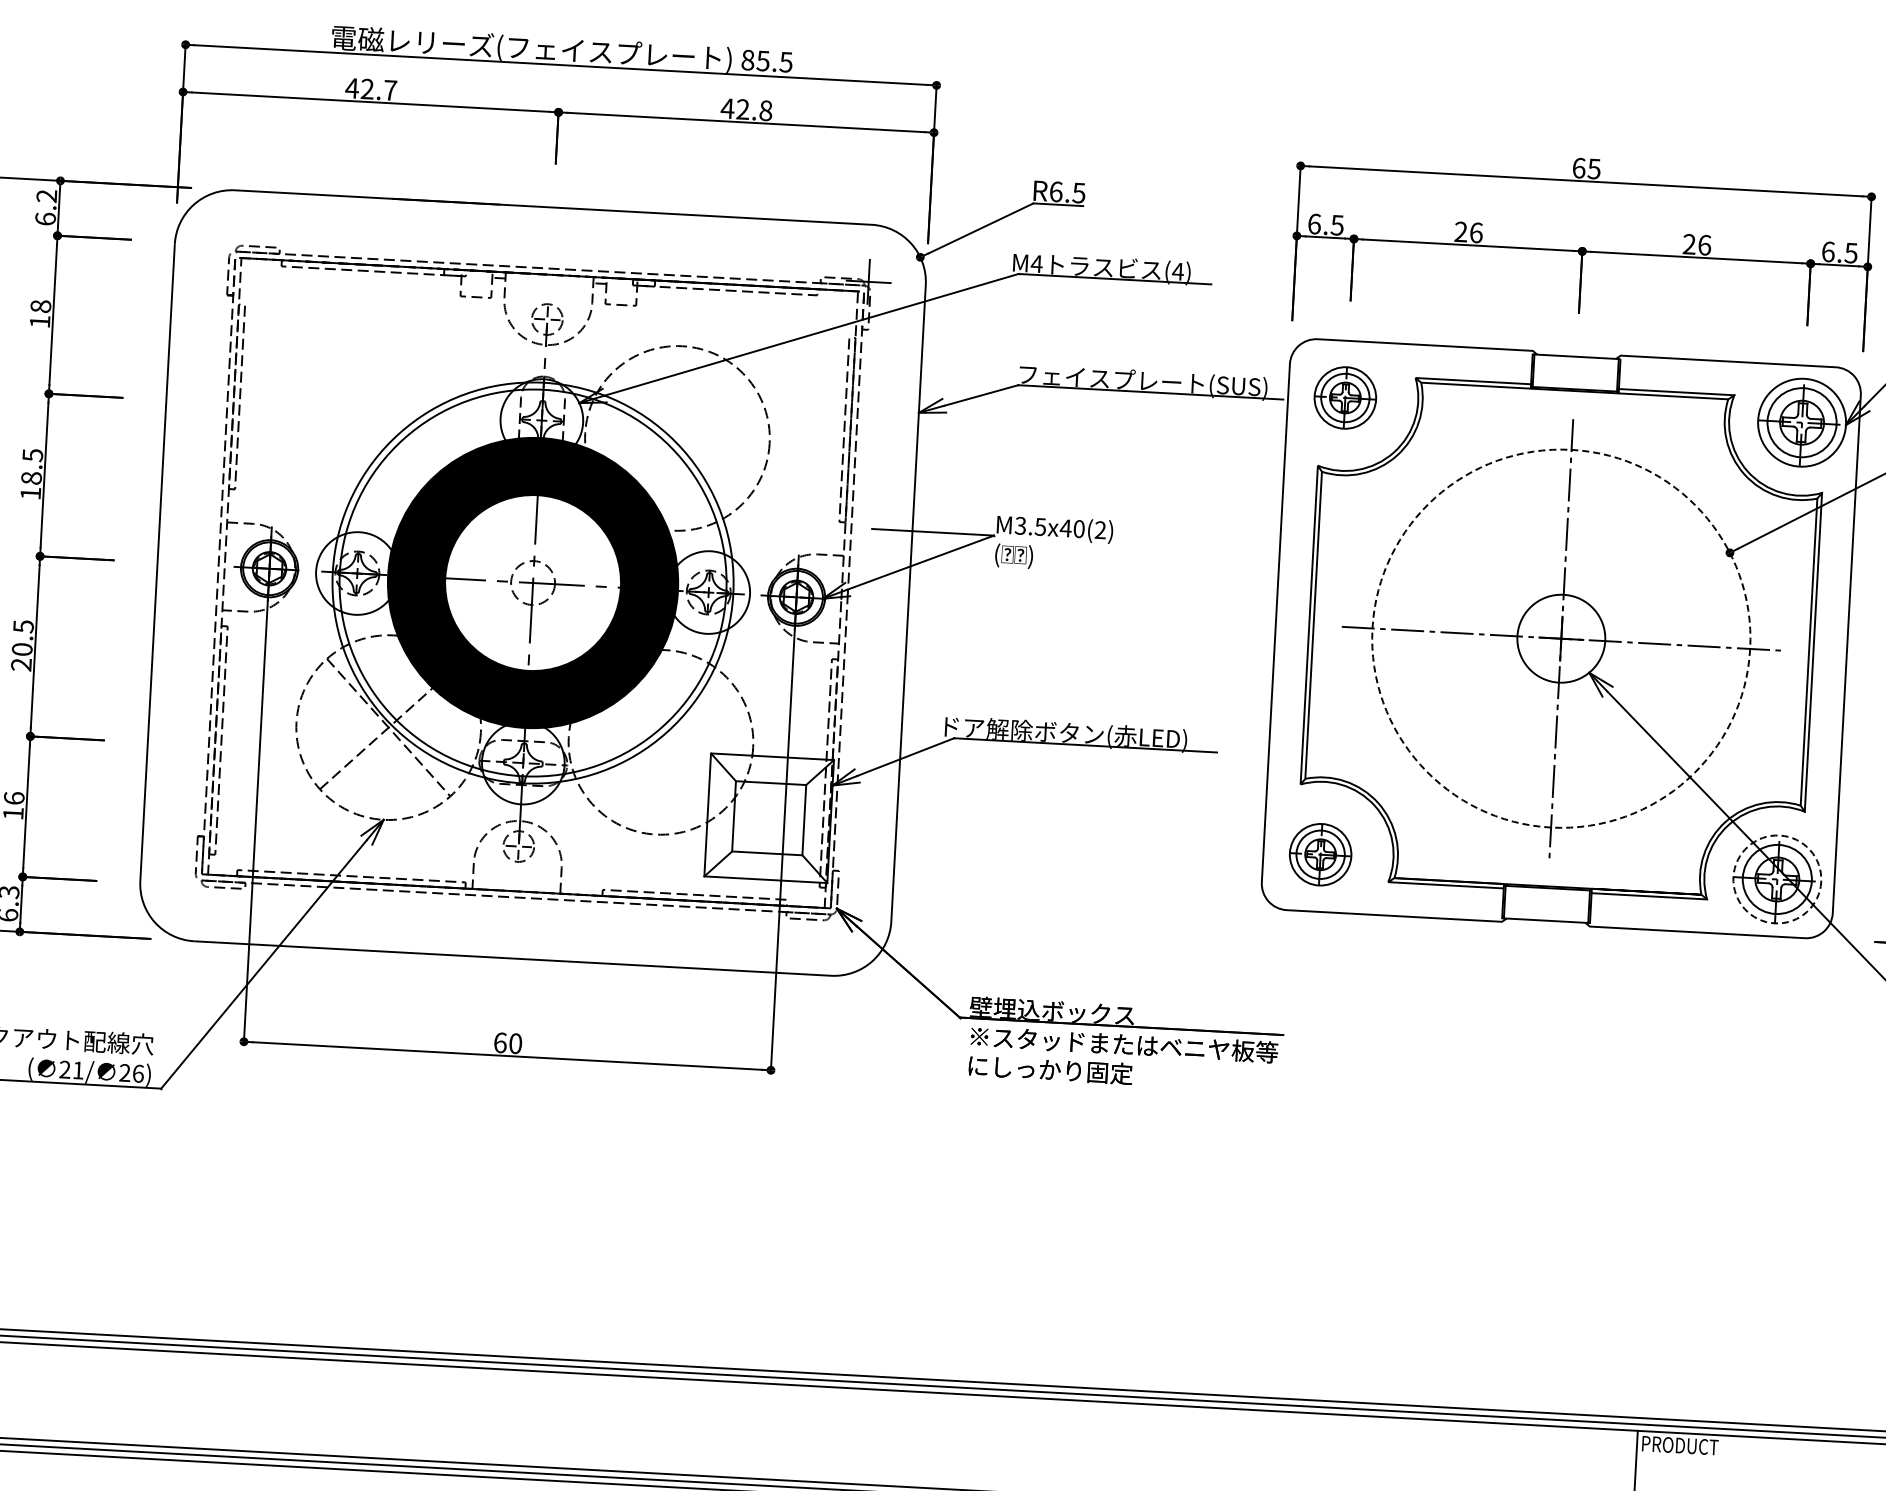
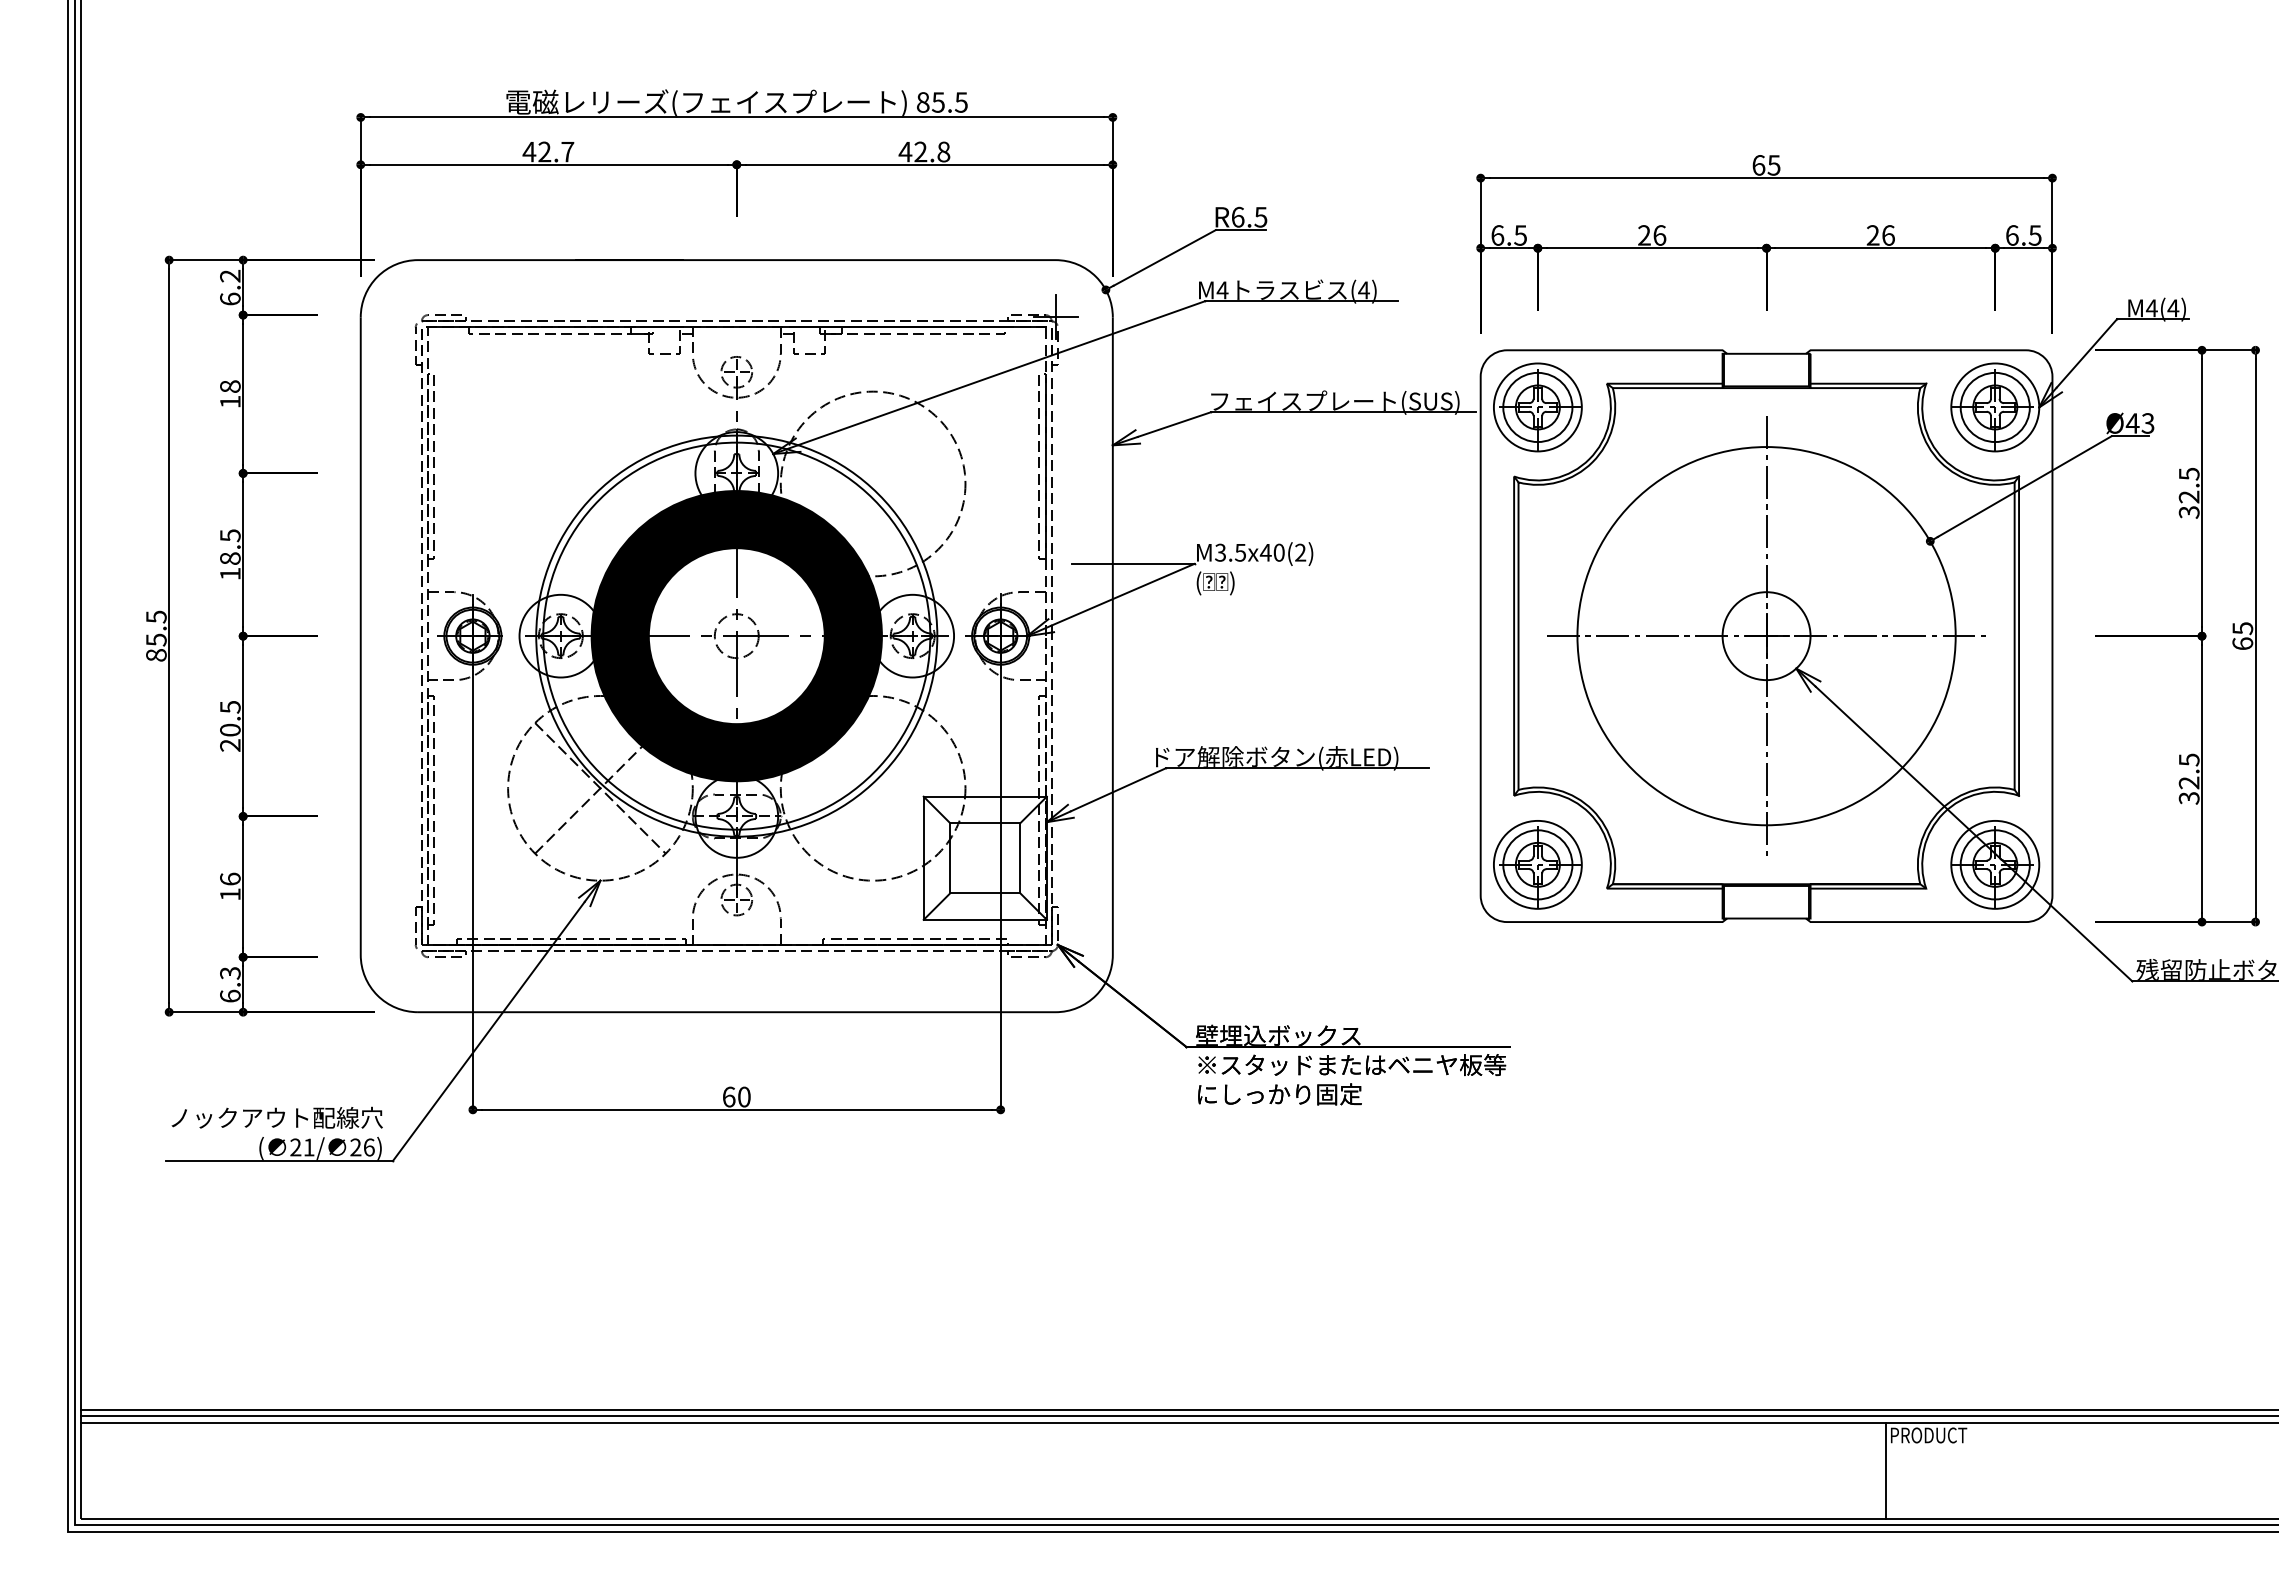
part: (1344, 398) -> (1537, 407), size x1.43
circle: (1561, 639) -> (1766, 636), dashed -> solid
part: (1320, 854) -> (1537, 864), size x1.43
circle: (1777, 879) -> (1995, 864), dashed -> solid

